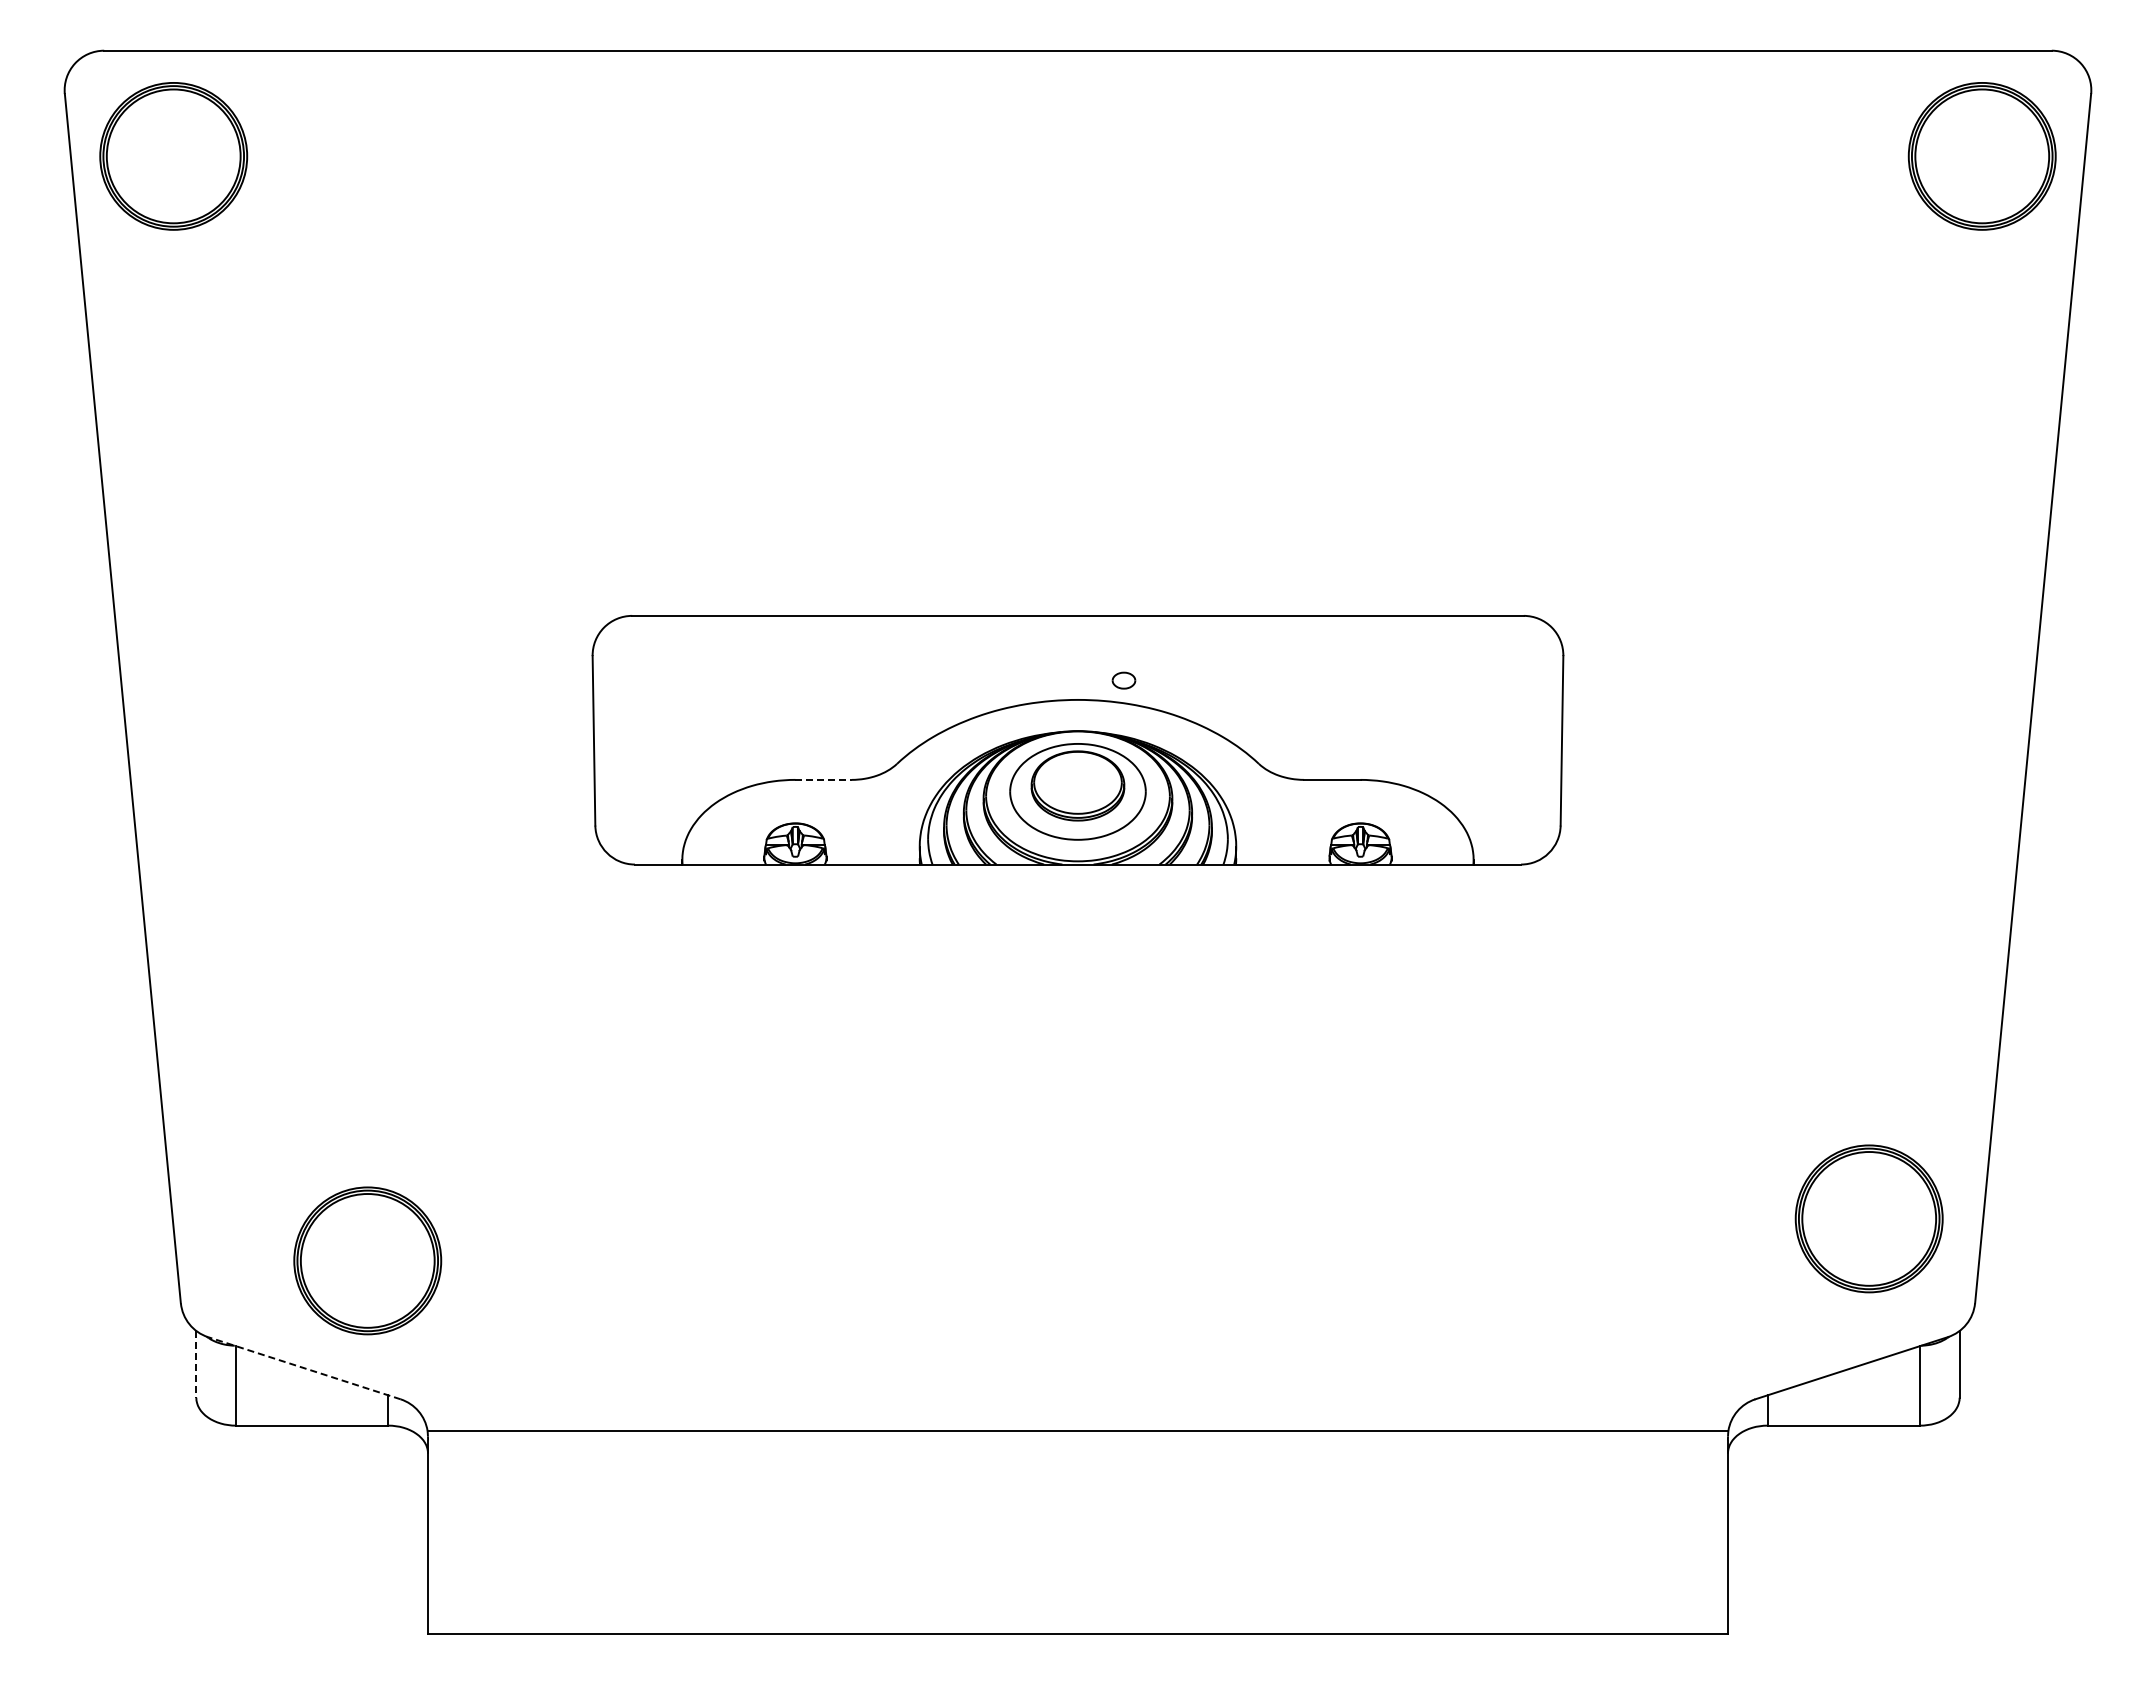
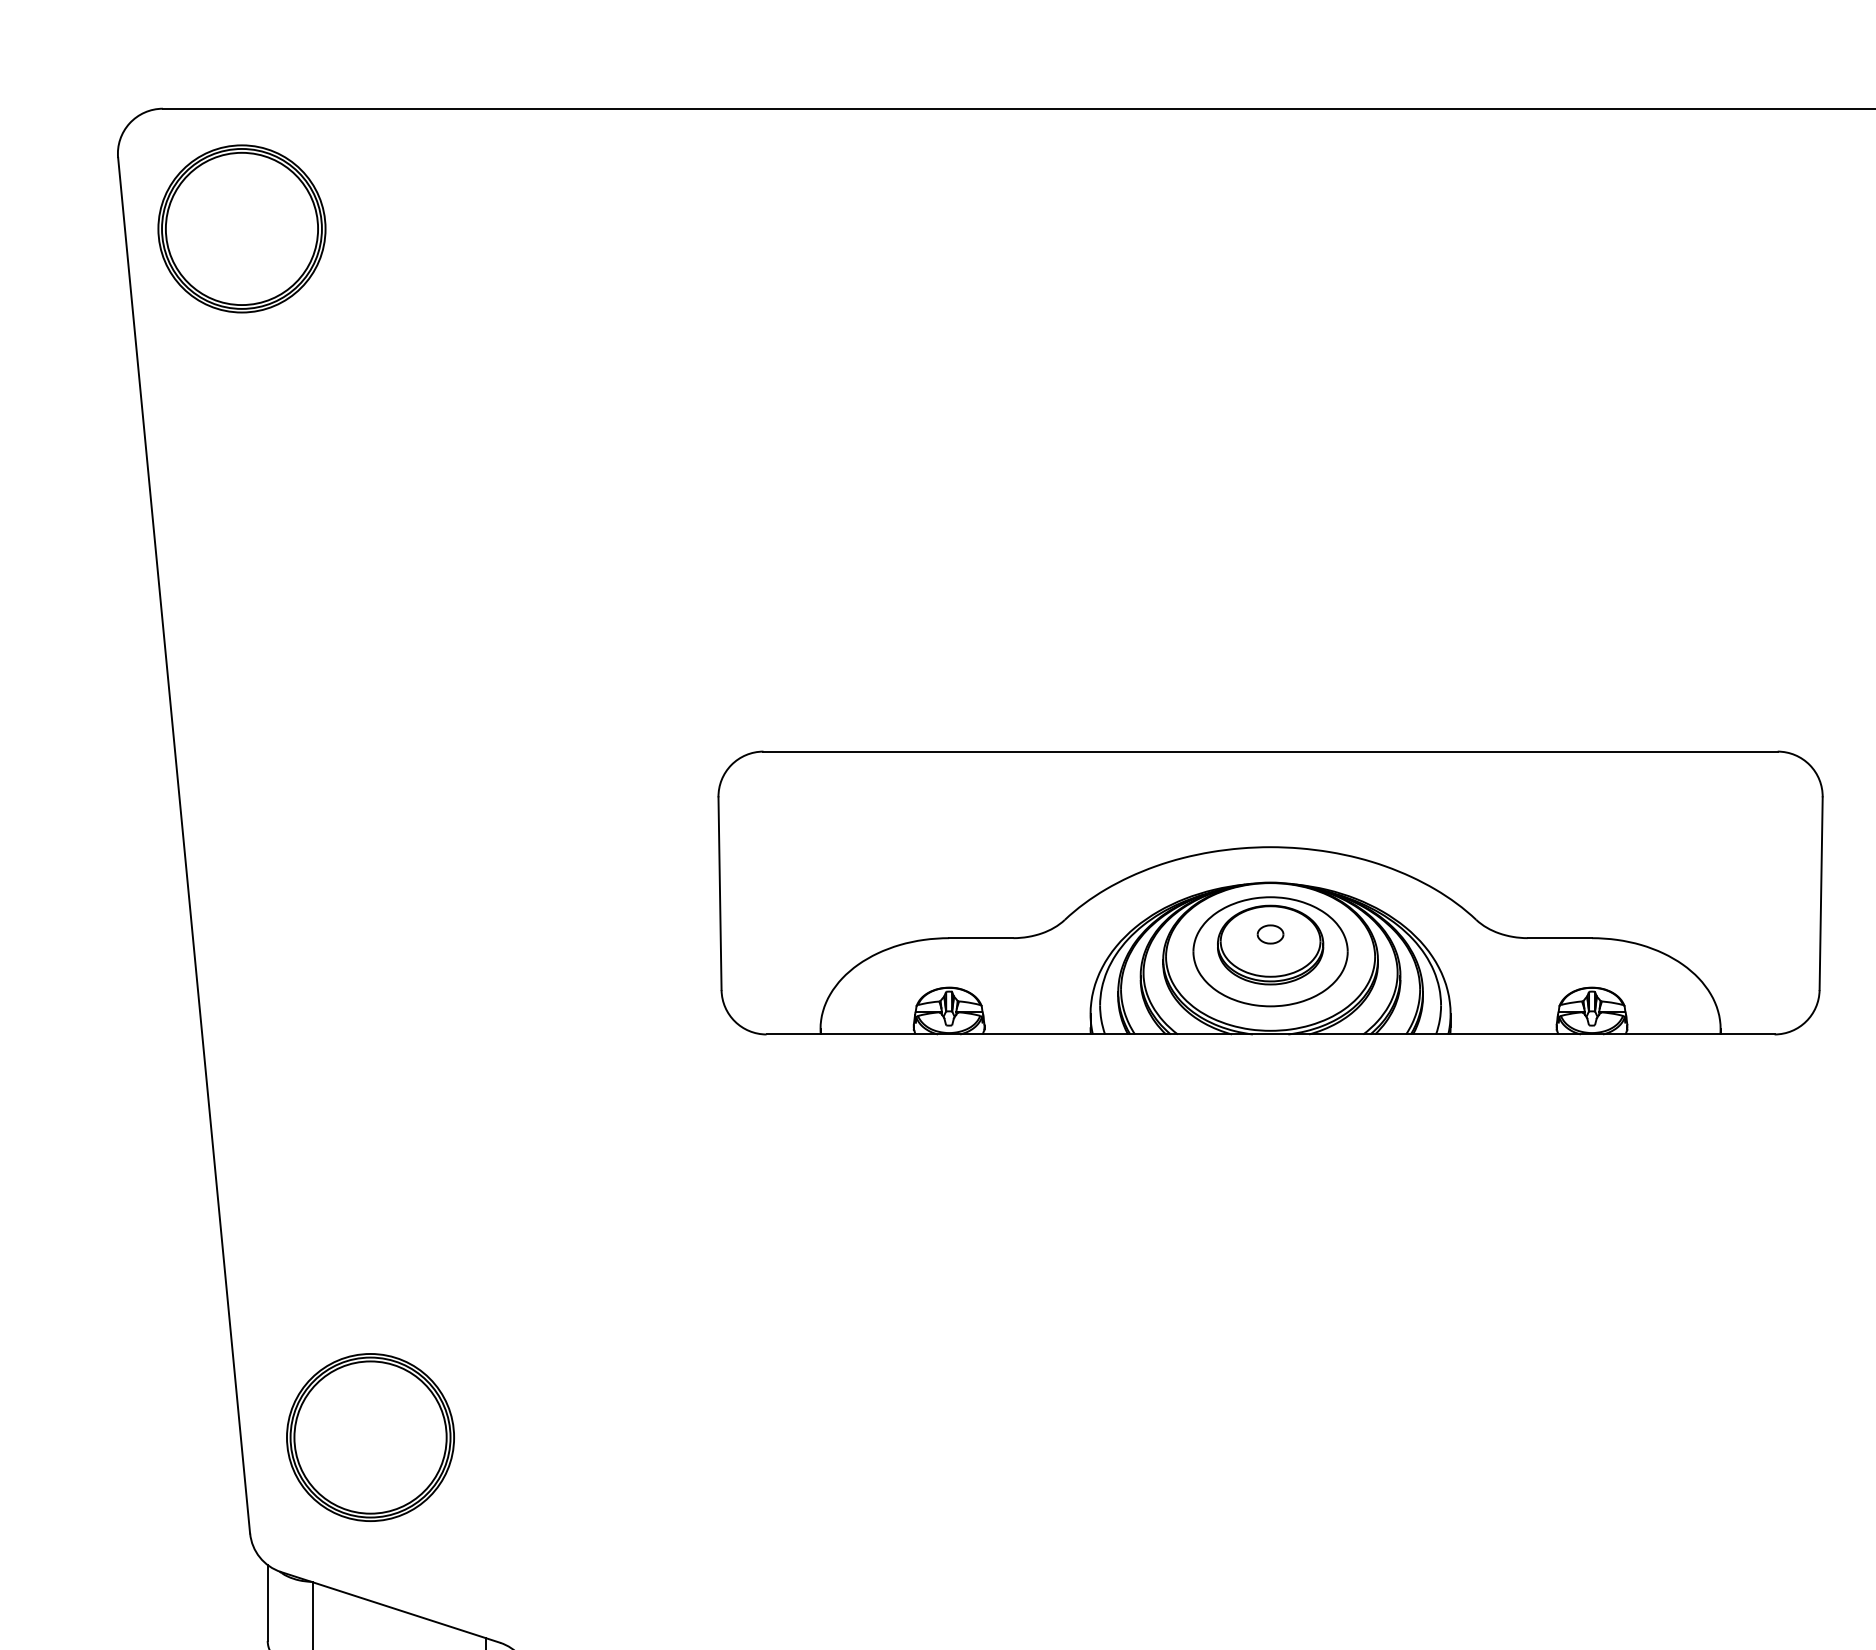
part: (1123, 680) -> (1270, 934), moved
line: (824, 779) -> (982, 937), dashed -> solid
part: (367, 1260) -> (370, 1437), moved
line: (196, 1364) -> (267, 1603), dashed -> solid
line: (303, 1368) -> (389, 1607), dashed -> solid

